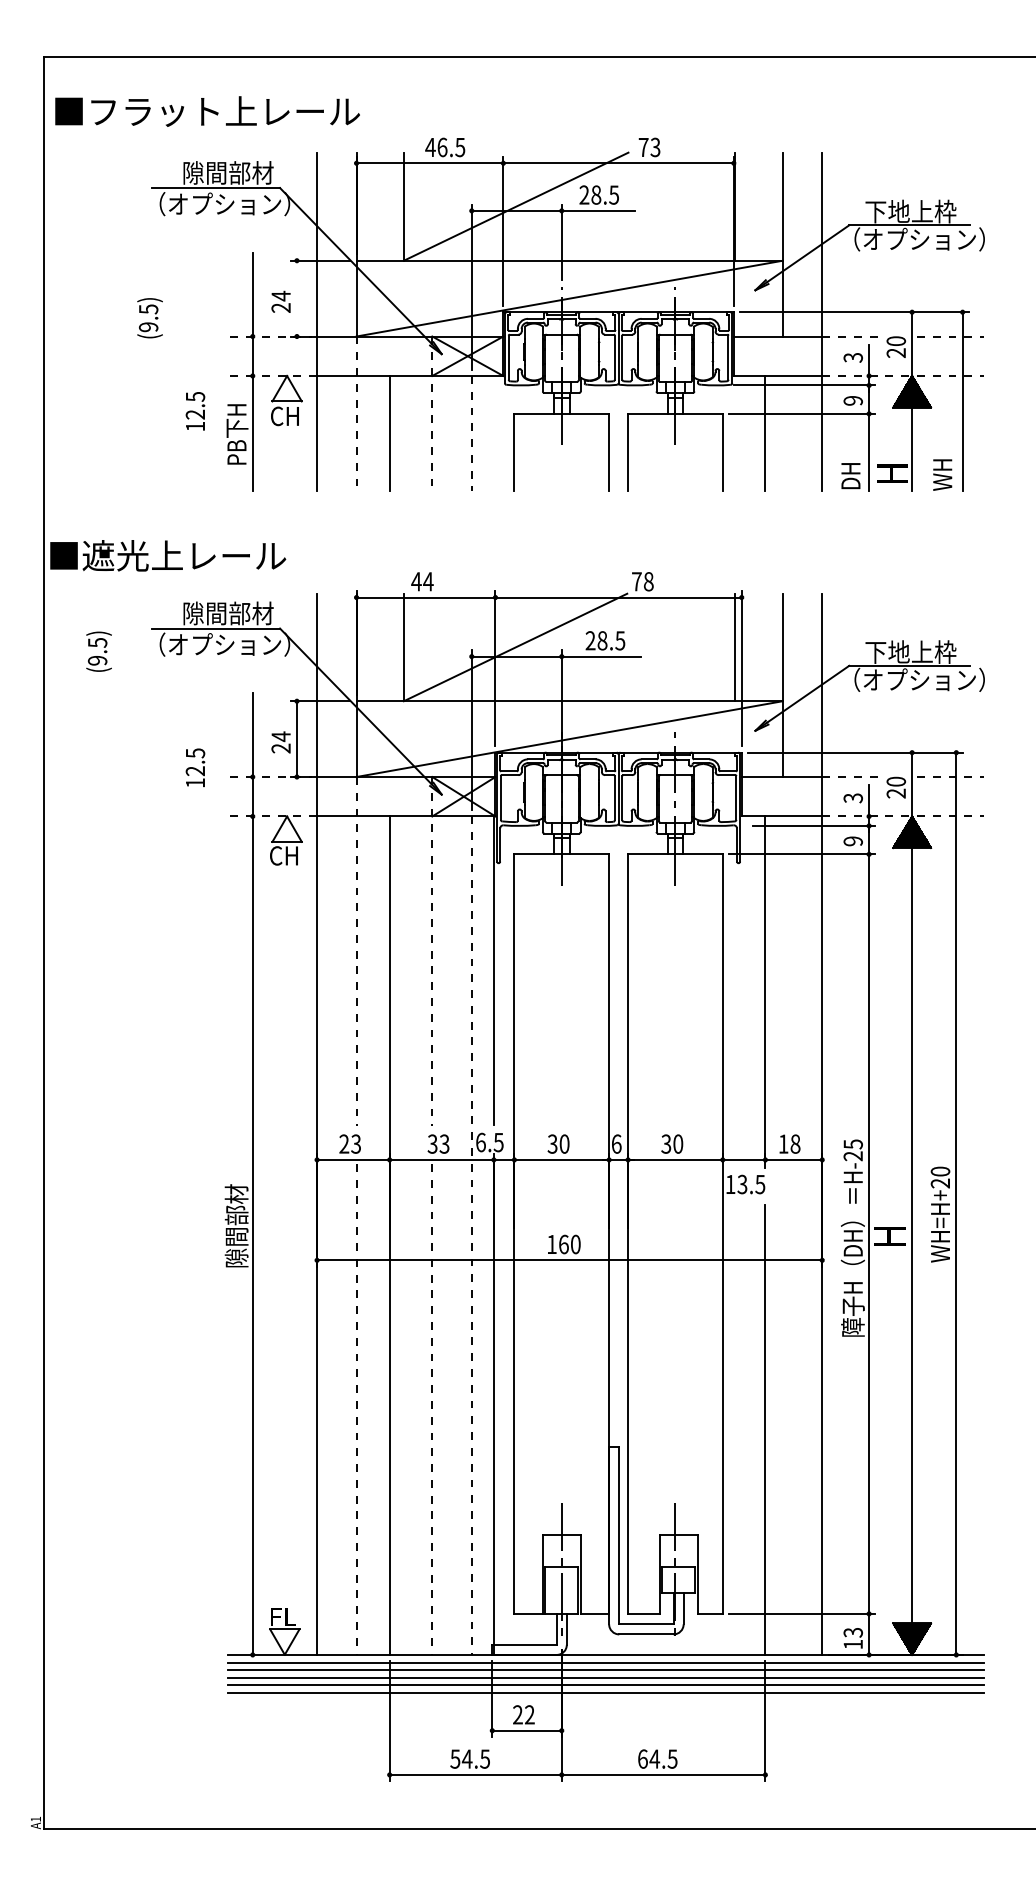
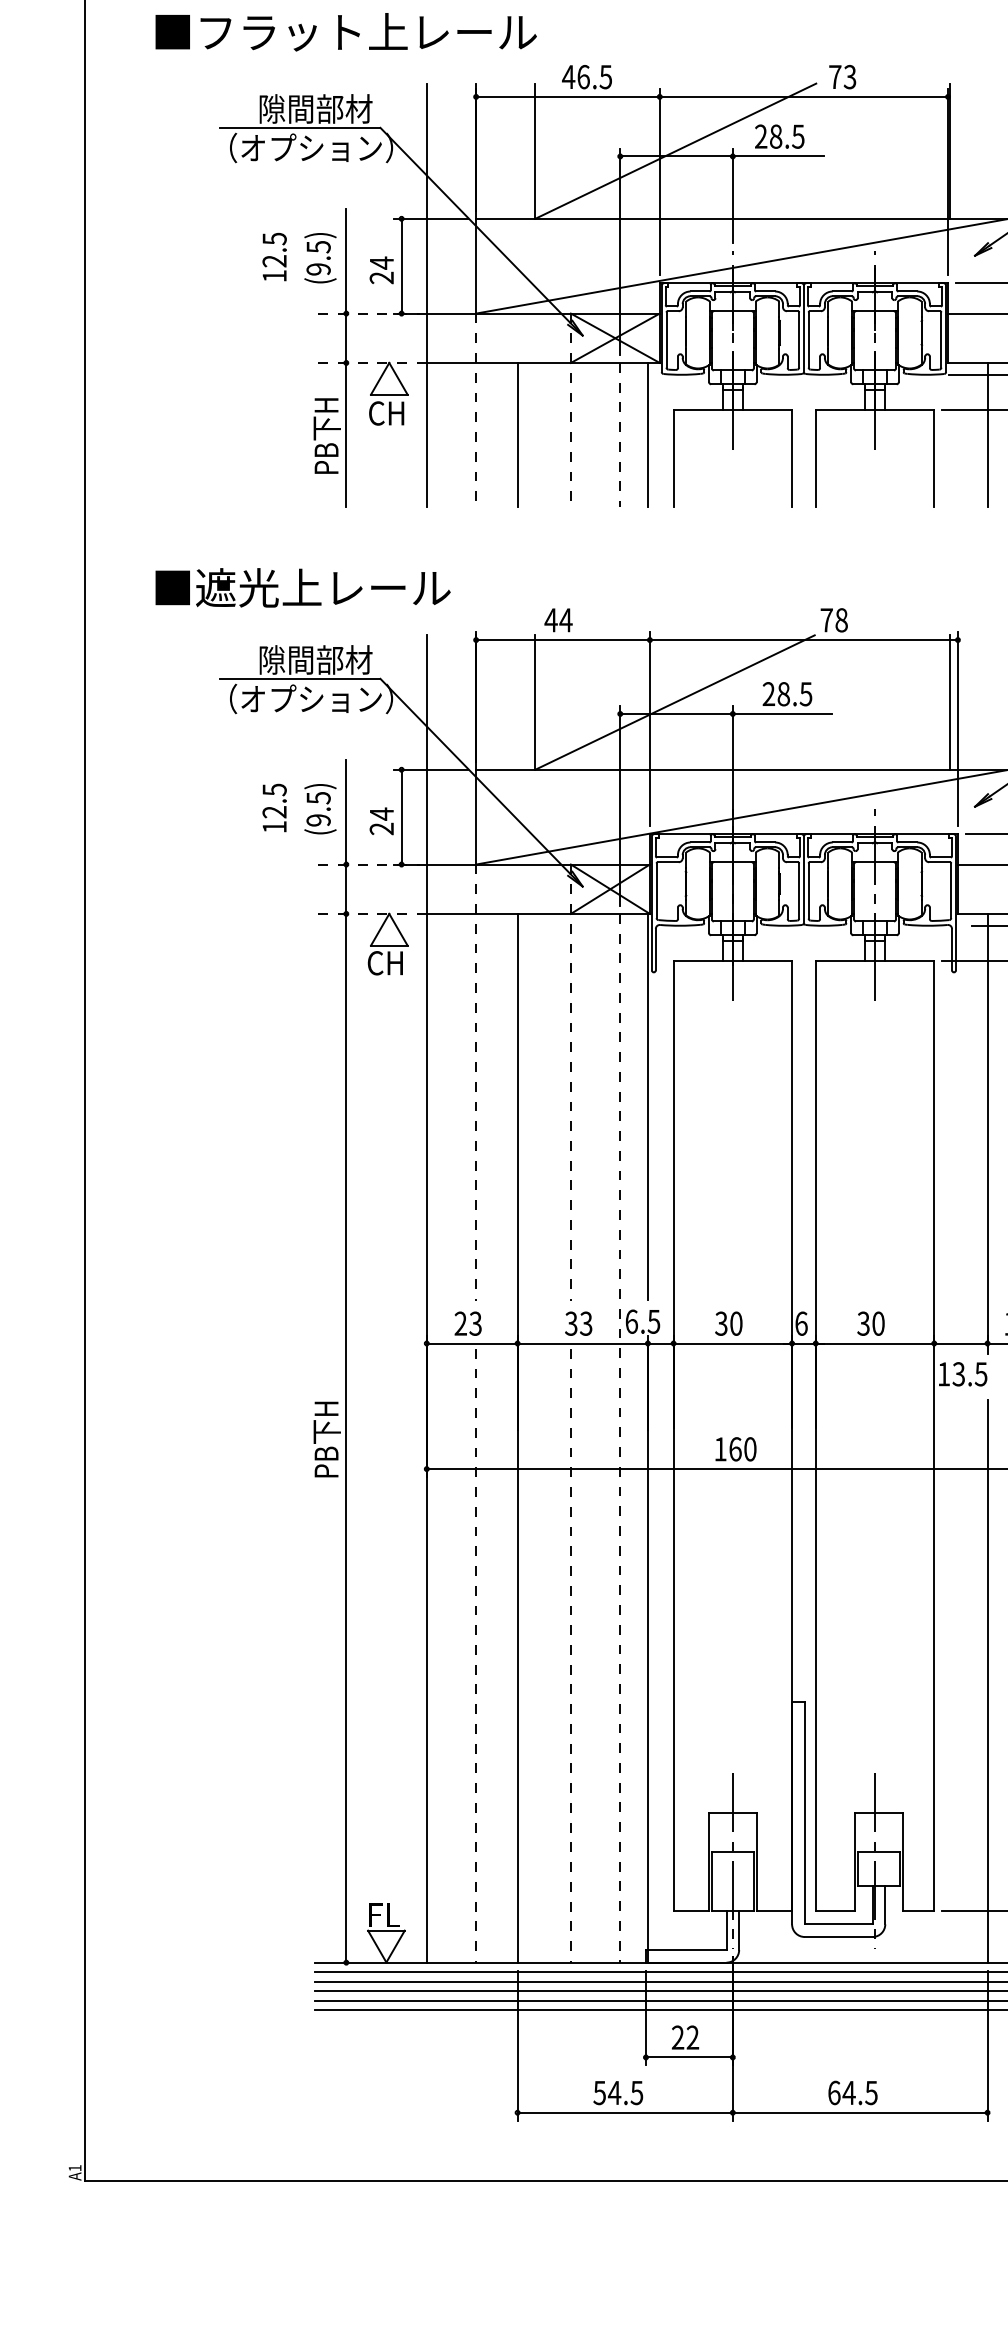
text: (207, 111) -> (345, 32), moved
line: (296, 298) -> (401, 266), added
text: (149, 318) -> (319, 258), moved
text: (195, 411) -> (274, 257), moved
line: (493, 432) -> (647, 433), added
text: (168, 555) -> (303, 587), moved
text: (98, 651) -> (319, 808), moved
text: (195, 767) -> (274, 807), moved
text: (236, 1225) -> (325, 1425), 隙間部材 -> PB下H

